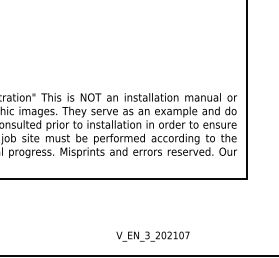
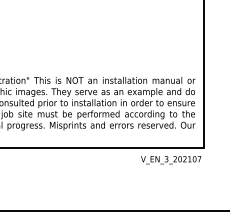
text: (153, 236) -> (171, 160), moved

